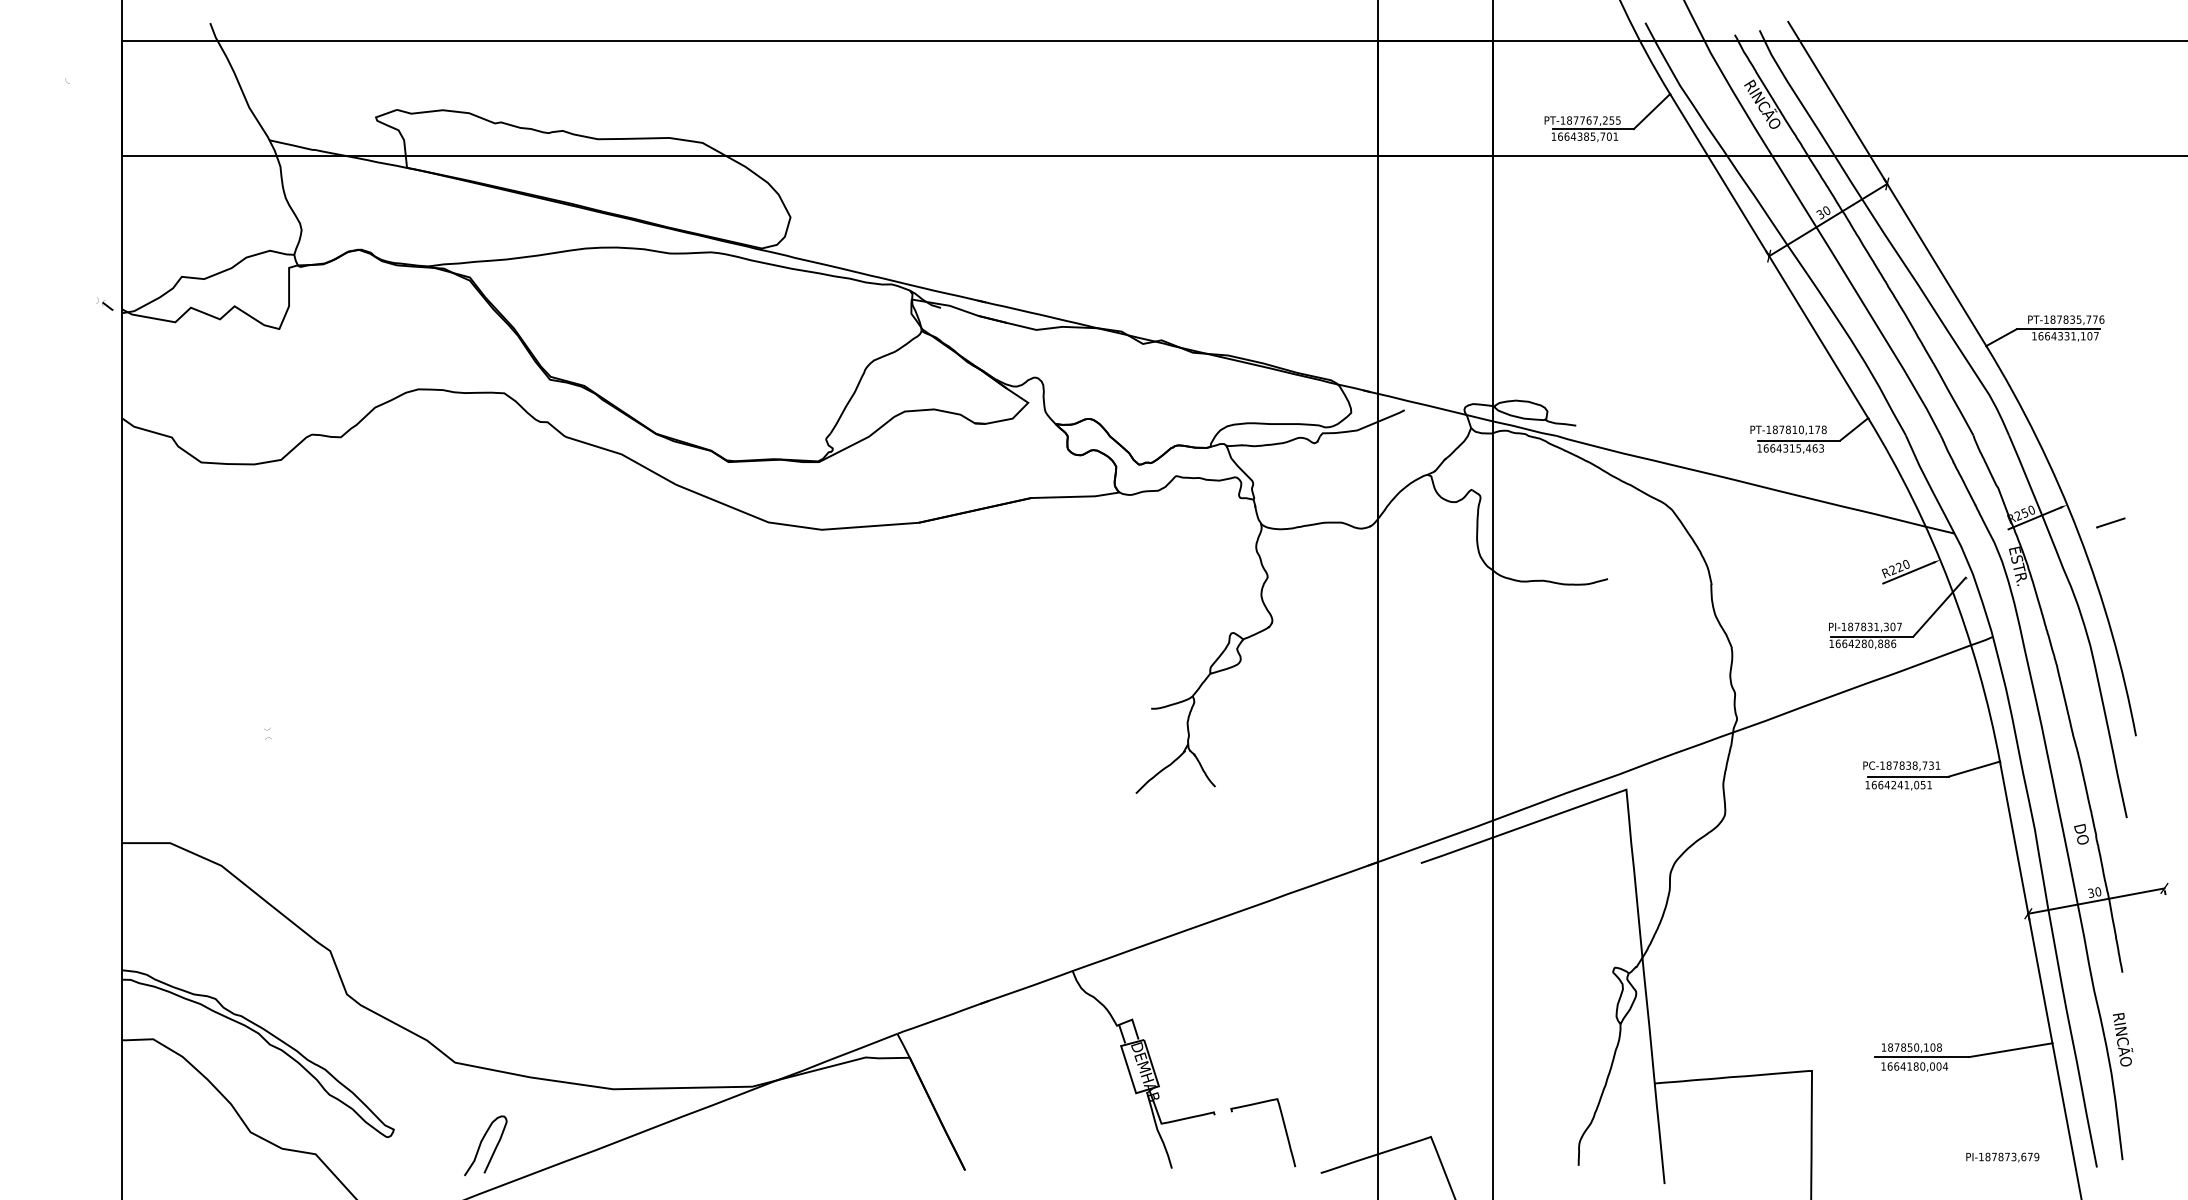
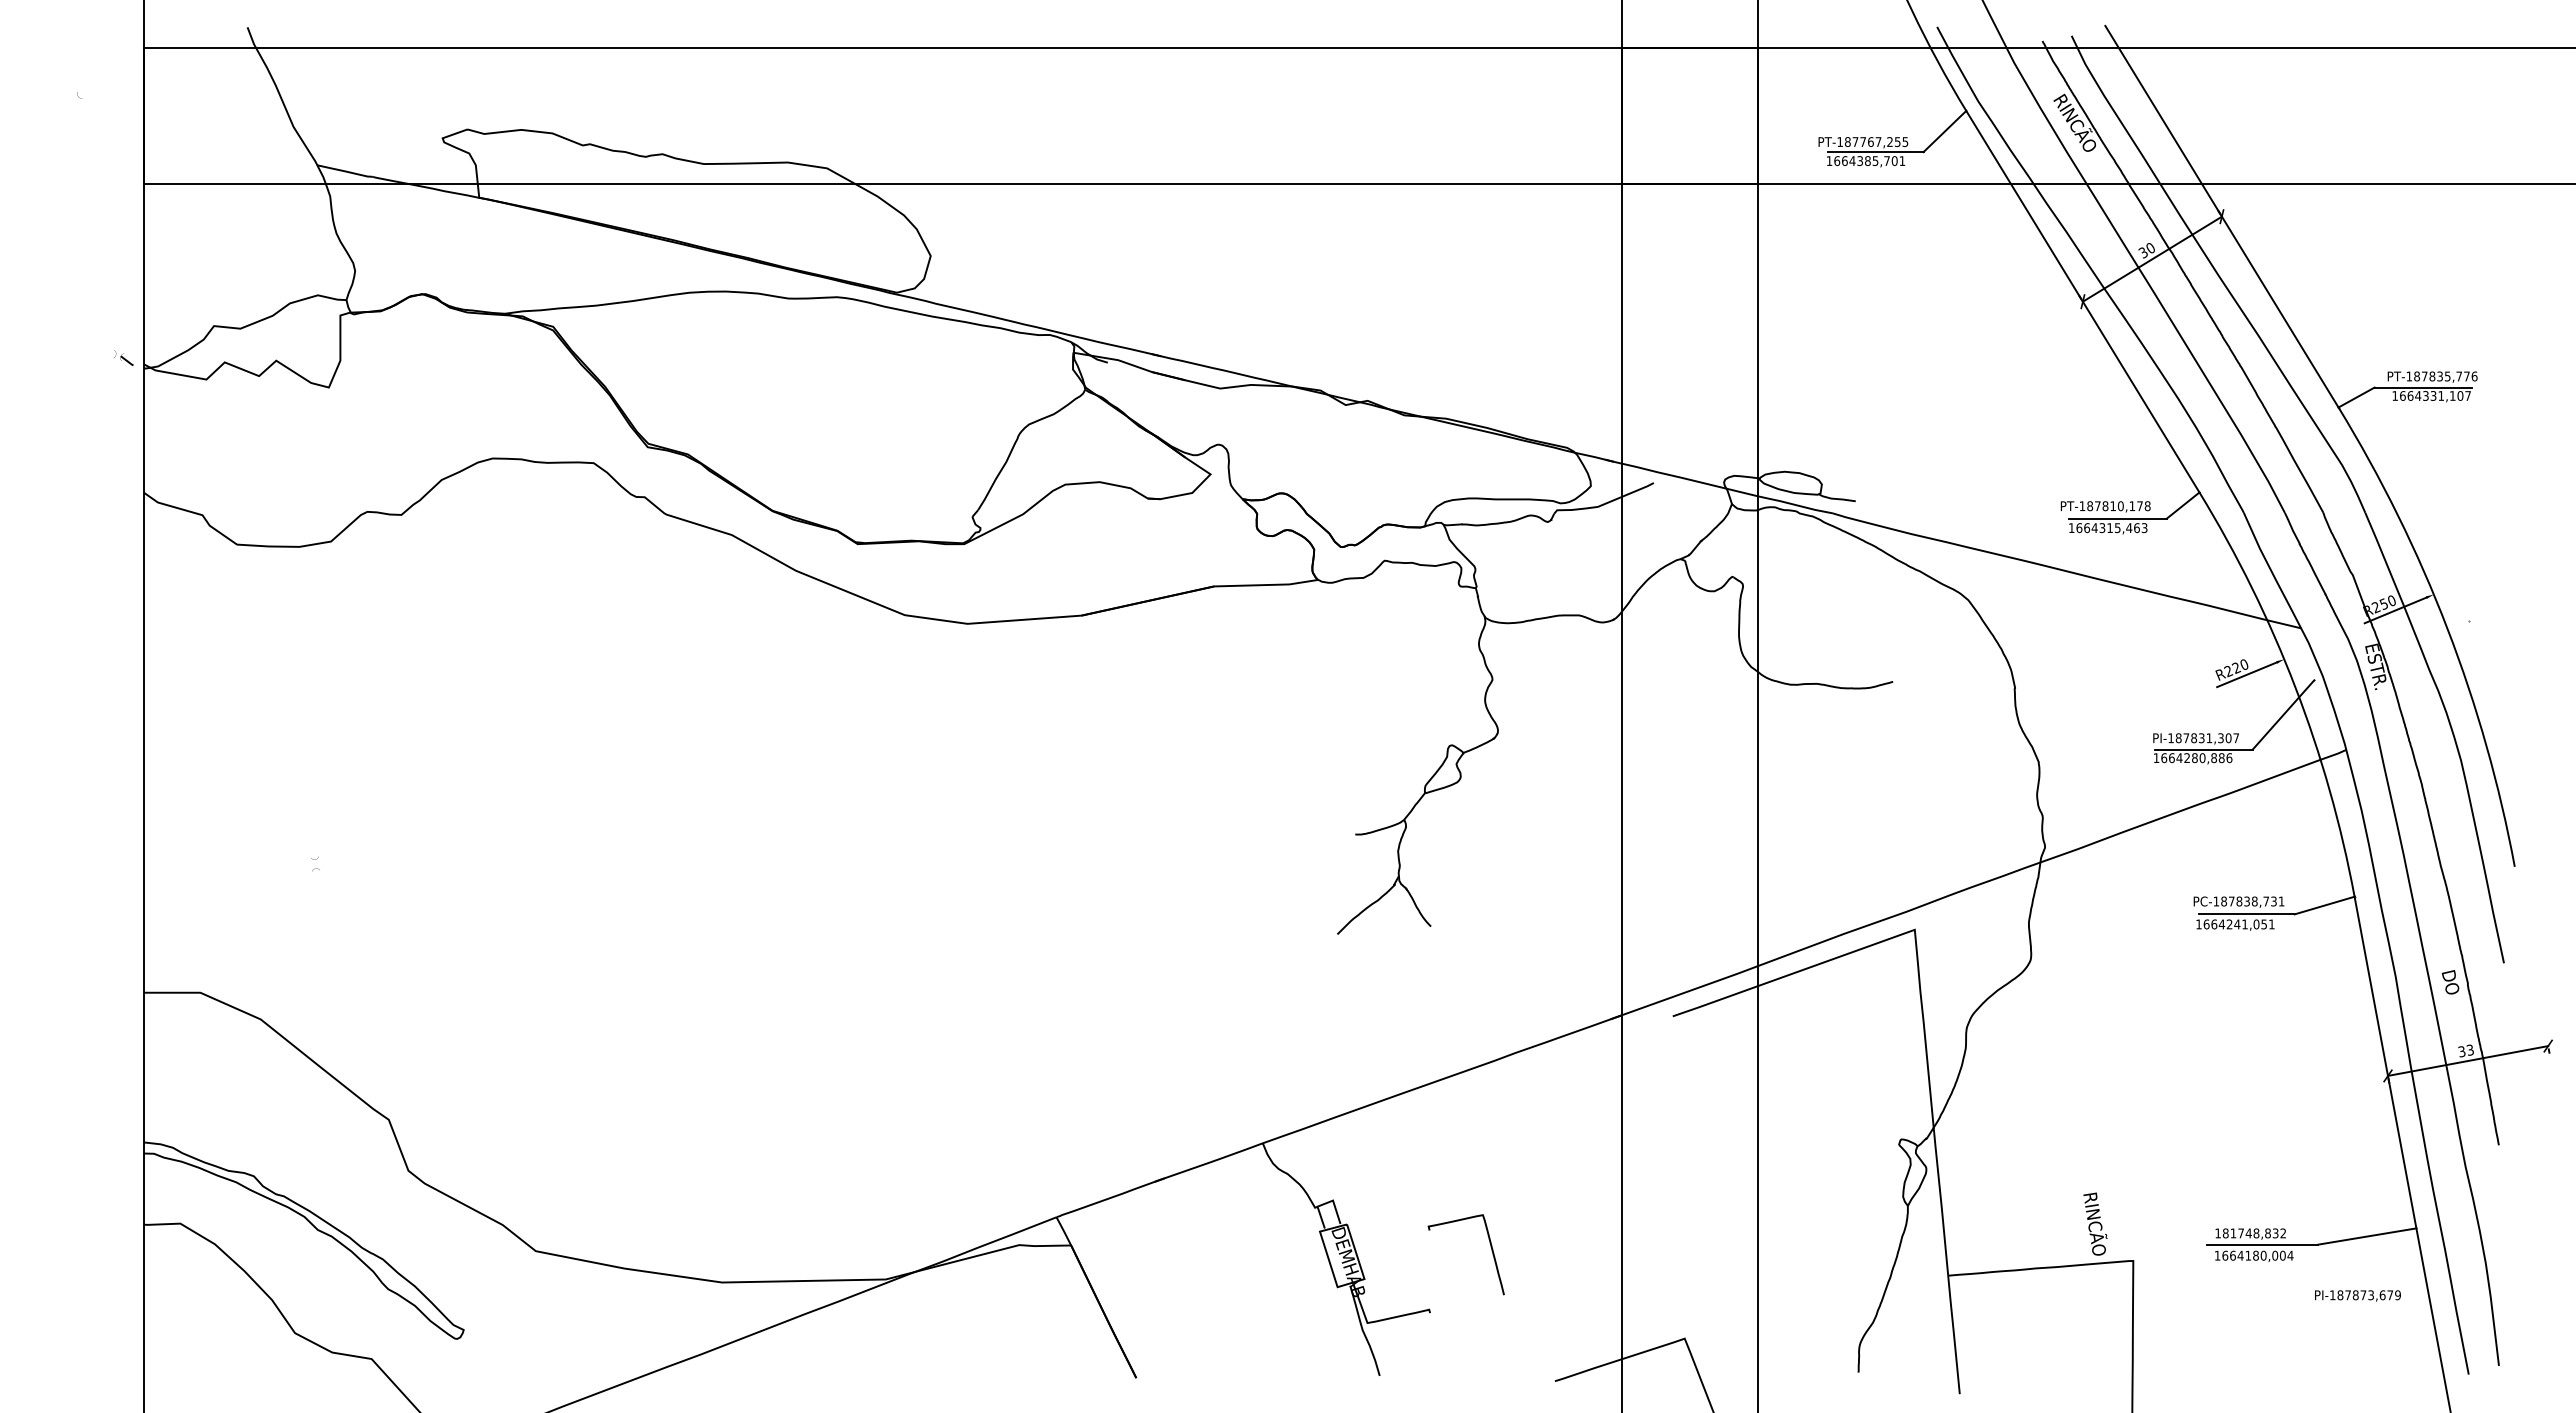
line: (2110, 522) -> (2484, 615), removed
text: (2097, 891) -> (2469, 1049), 30 -> 33
text: (2123, 1039) -> (2095, 1223), moved
text: (1918, 1047) -> (2258, 1233), 187850,108 -> 181748,832
curve: (1283, 1126) -> (1490, 1247), moved
curve: (482, 1142) -> (567, 1345), removed
text: (2002, 1157) -> (2357, 1295), moved

